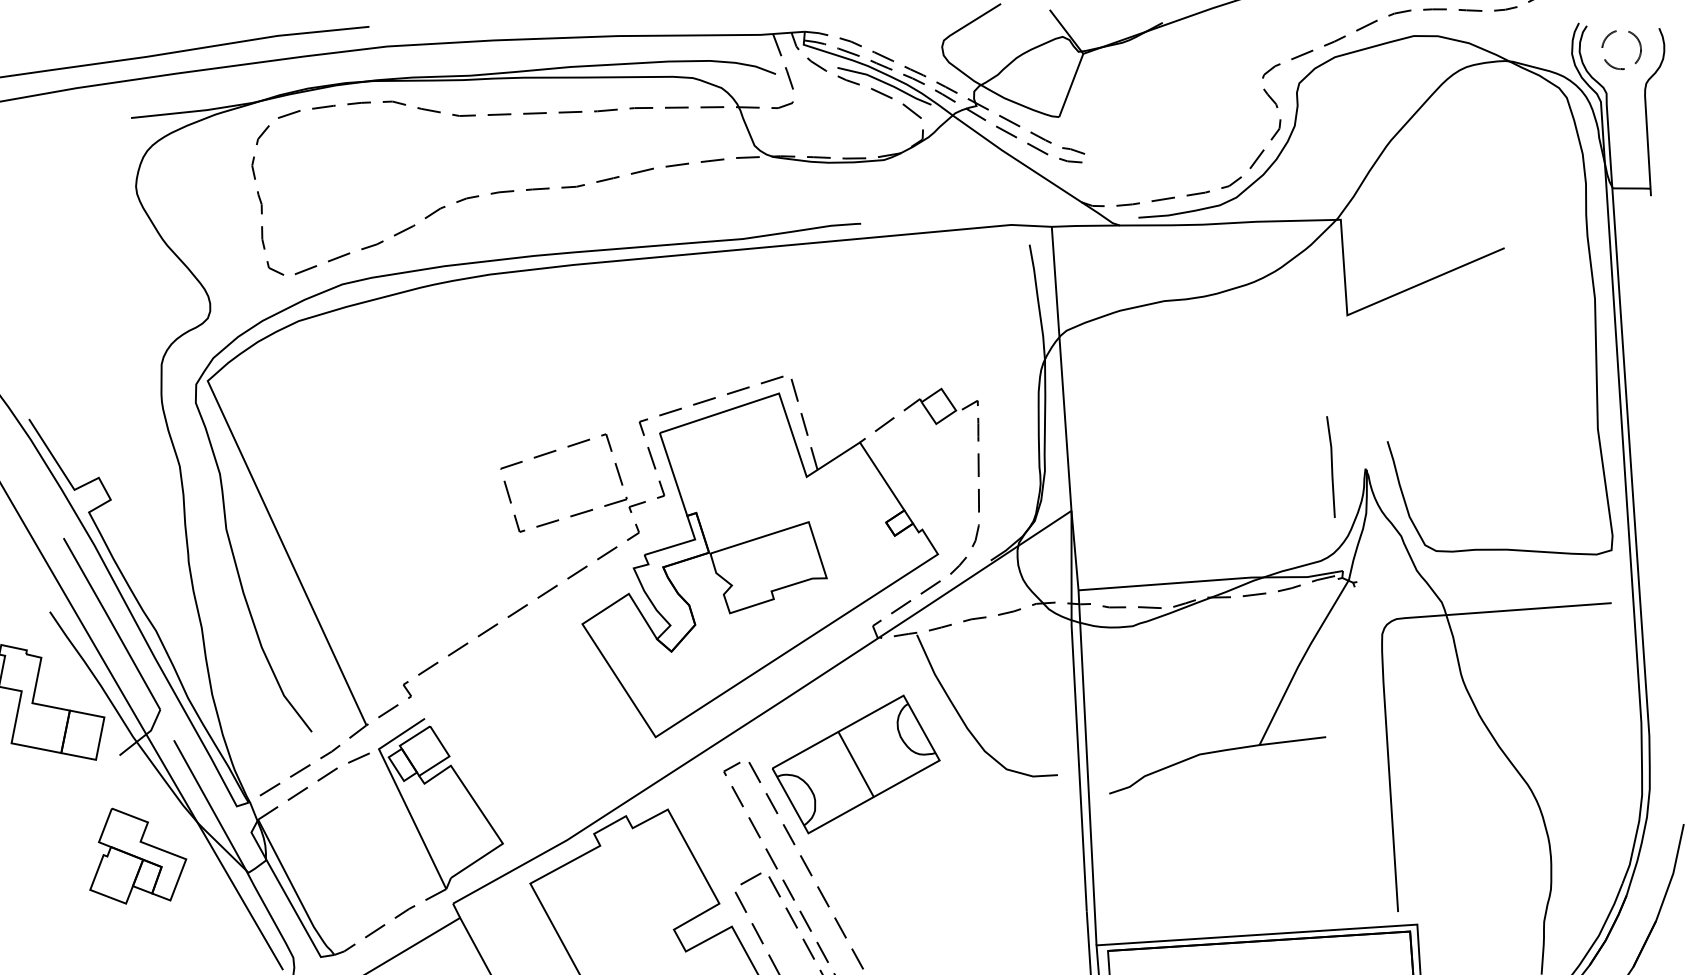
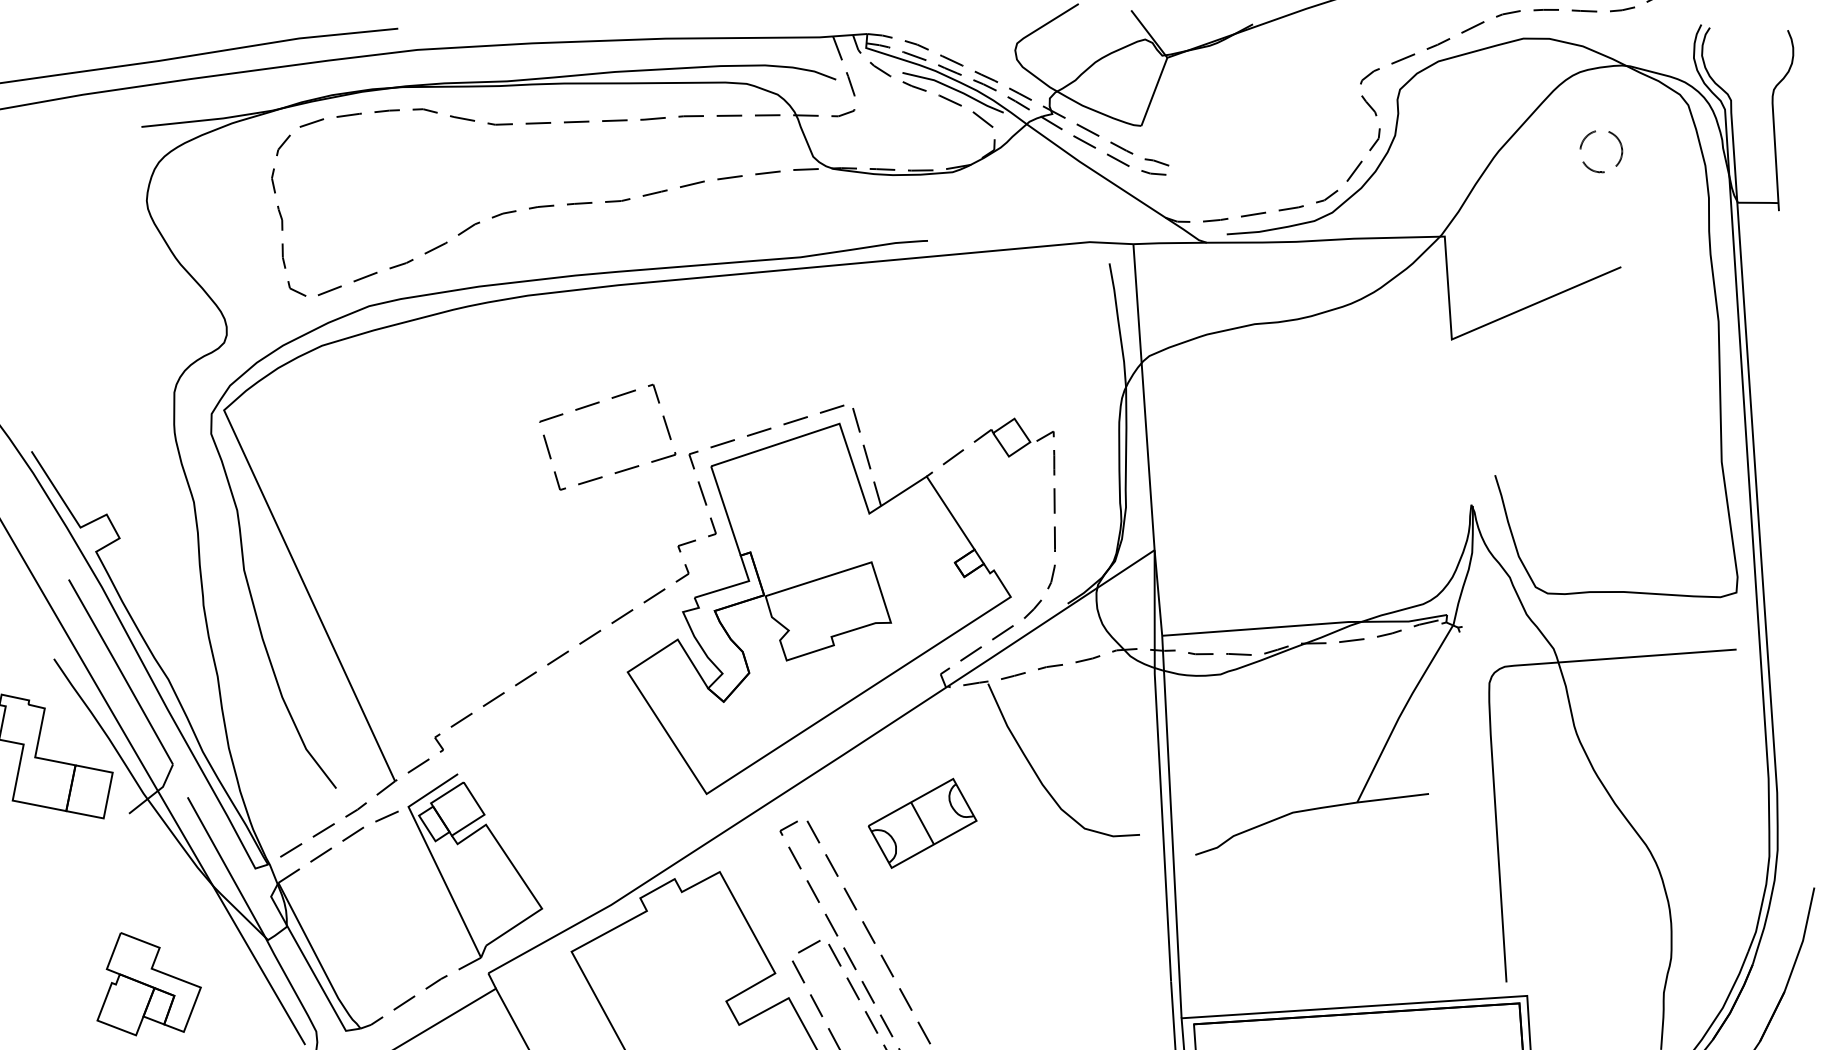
part: (1639, 53) -> (1620, 155), moved
part: (553, 452) -> (596, 404), moved
line: (1331, 466) -> (1434, 502), removed
part: (856, 764) -> (922, 823), size x0.6
part: (137, 856) -> (148, 984), moved

